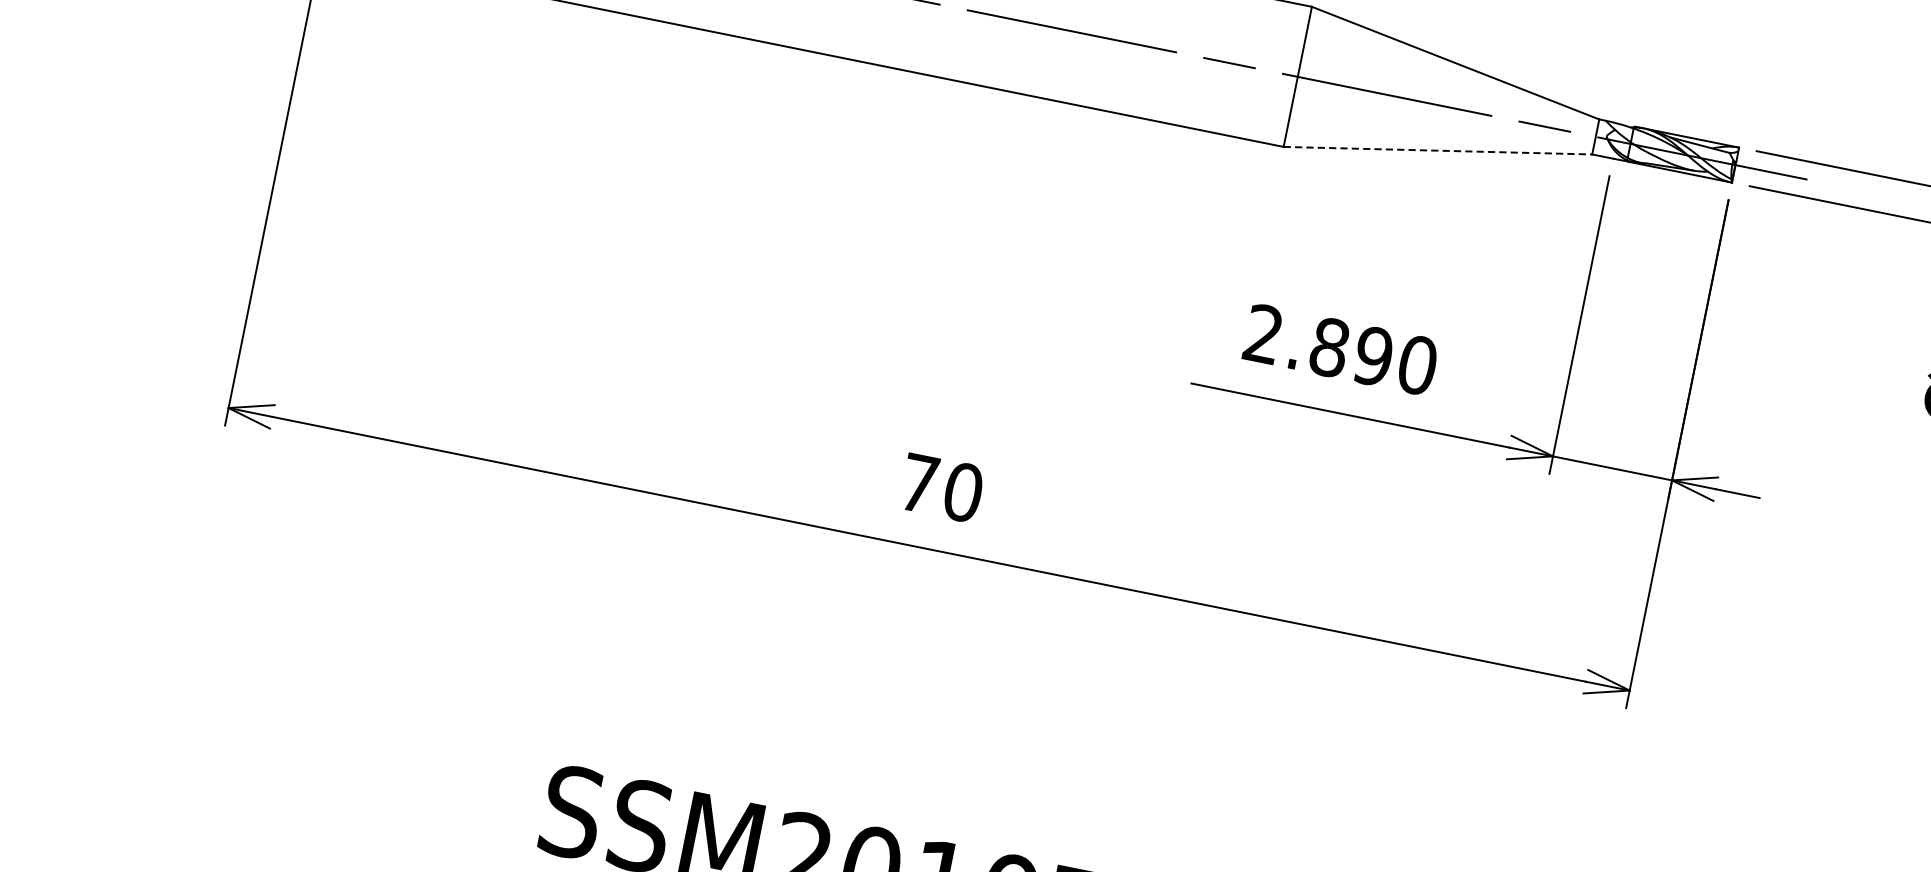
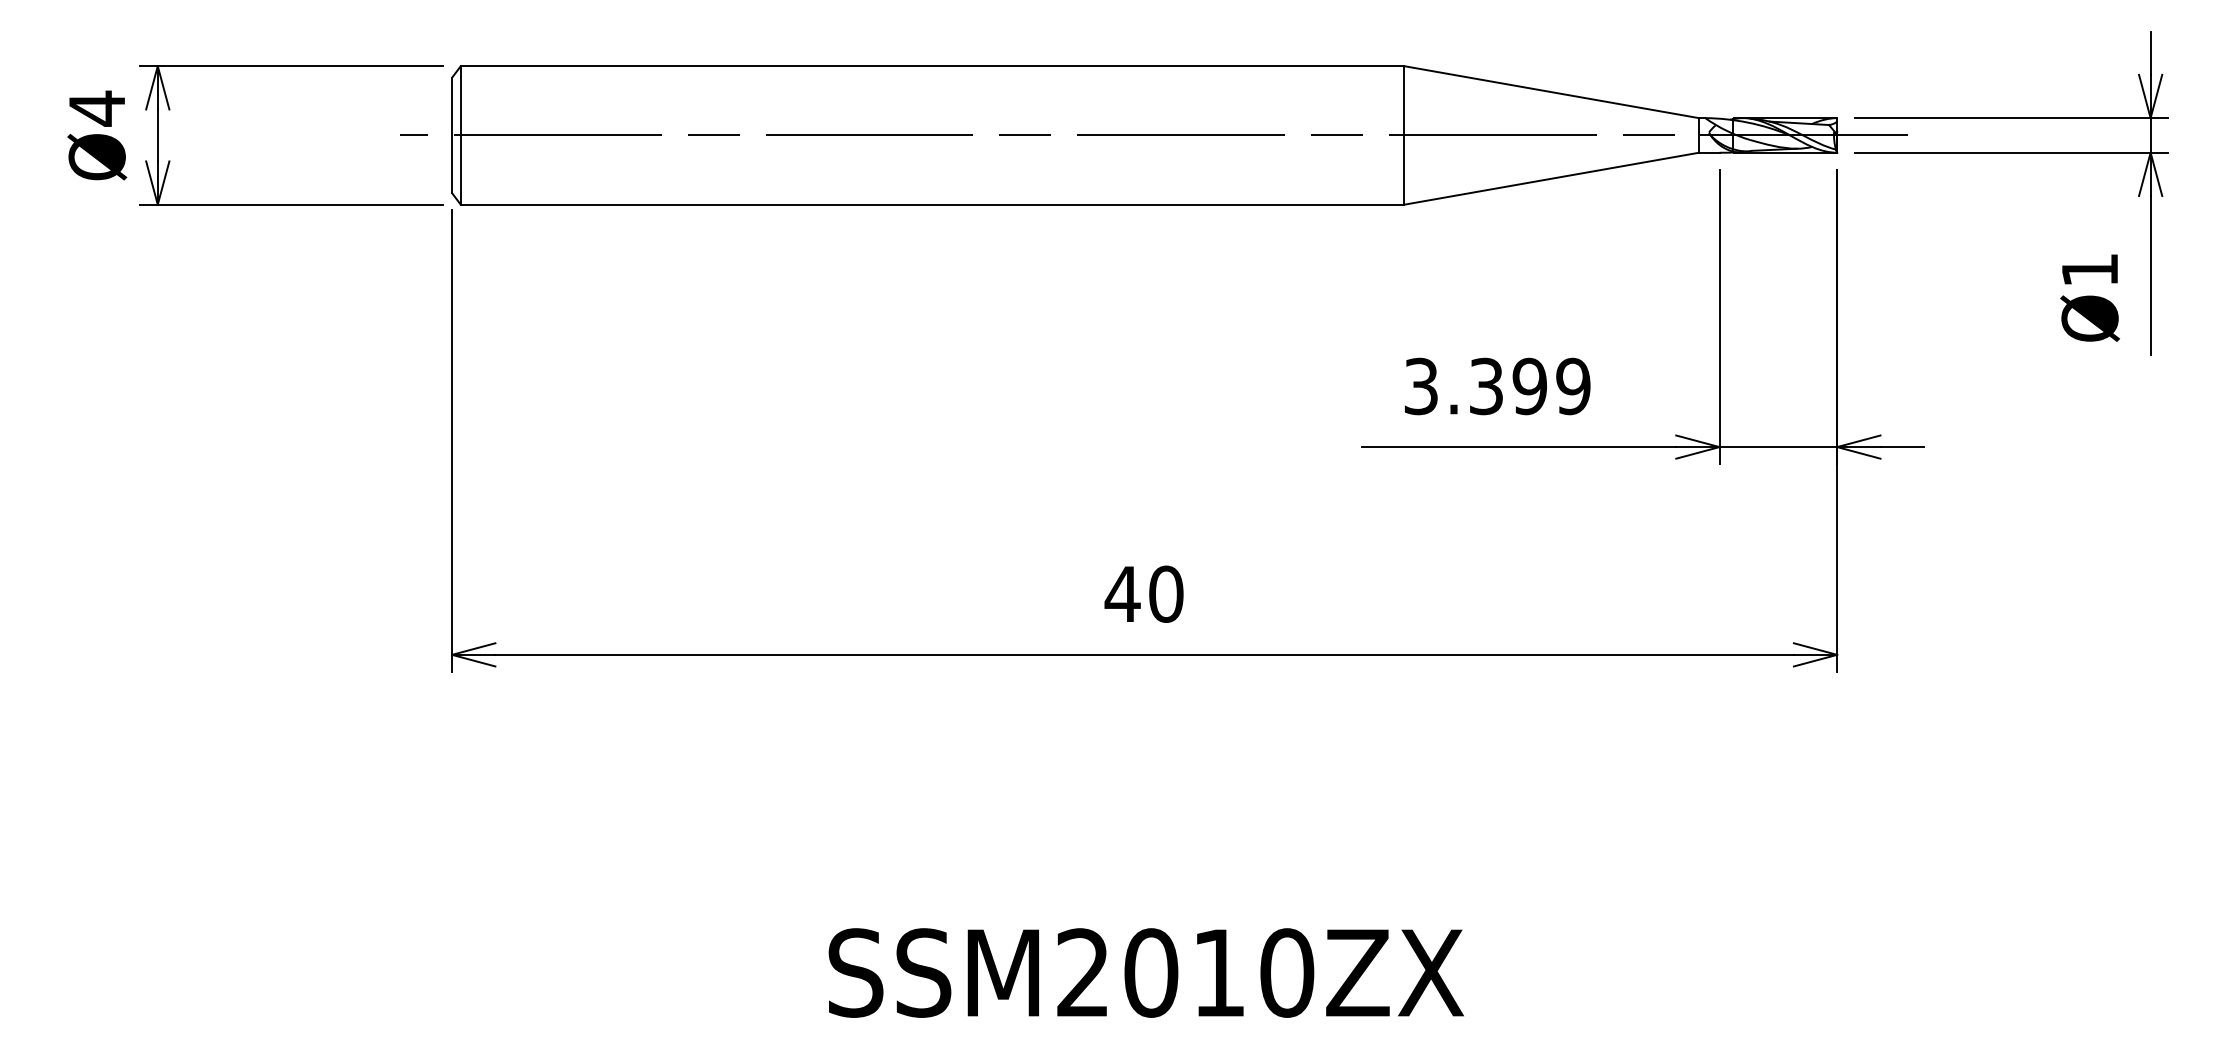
line: (1437, 150) -> (1551, 178), dashed -> solid
text: (1340, 349) -> (1497, 386), 2.890 -> 3.399
text: (919, 482) -> (1122, 593), 70 -> 40

